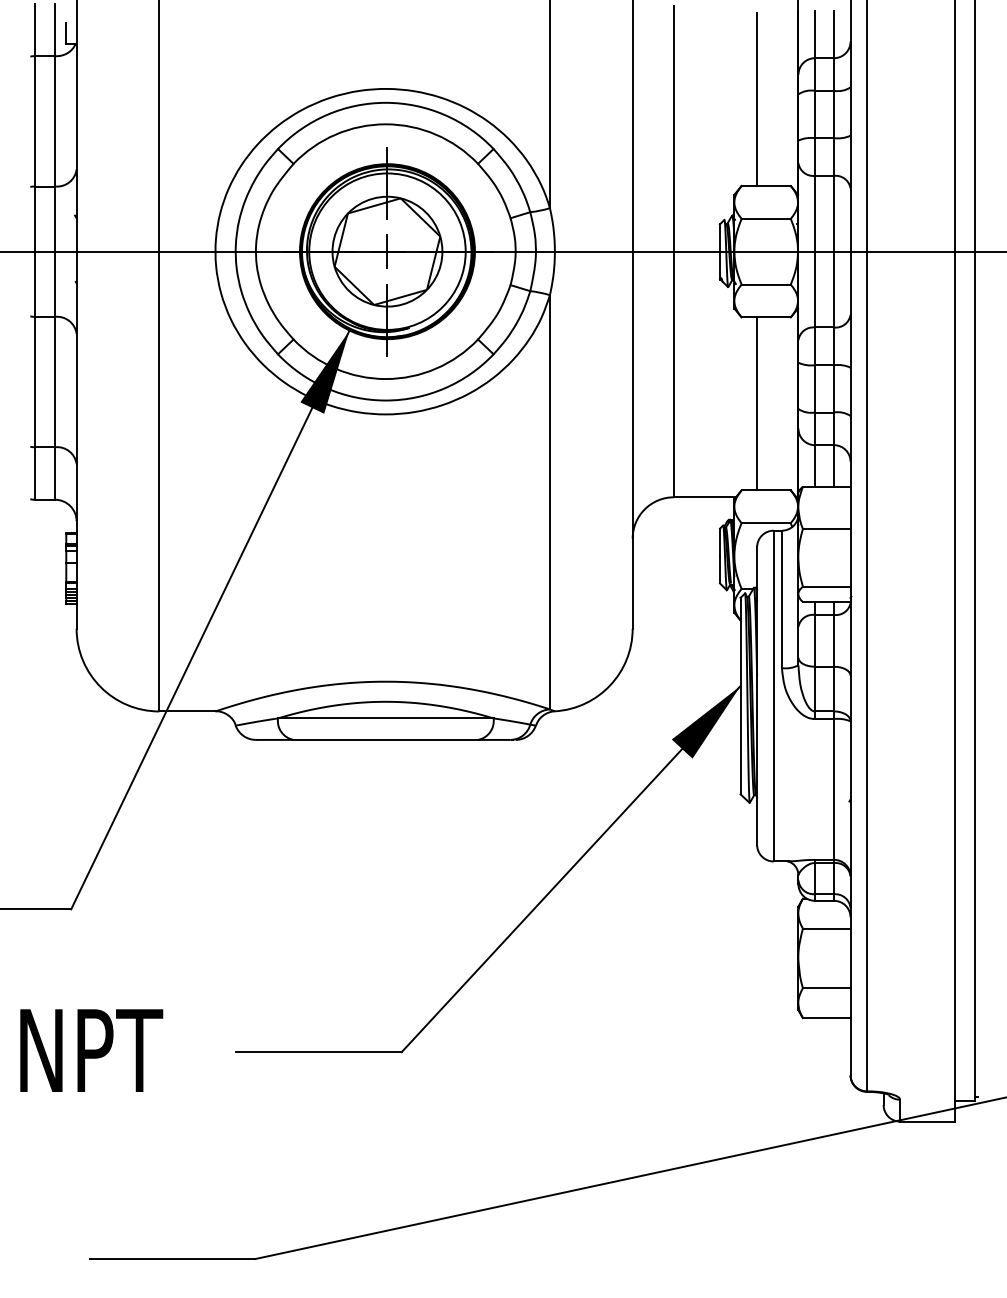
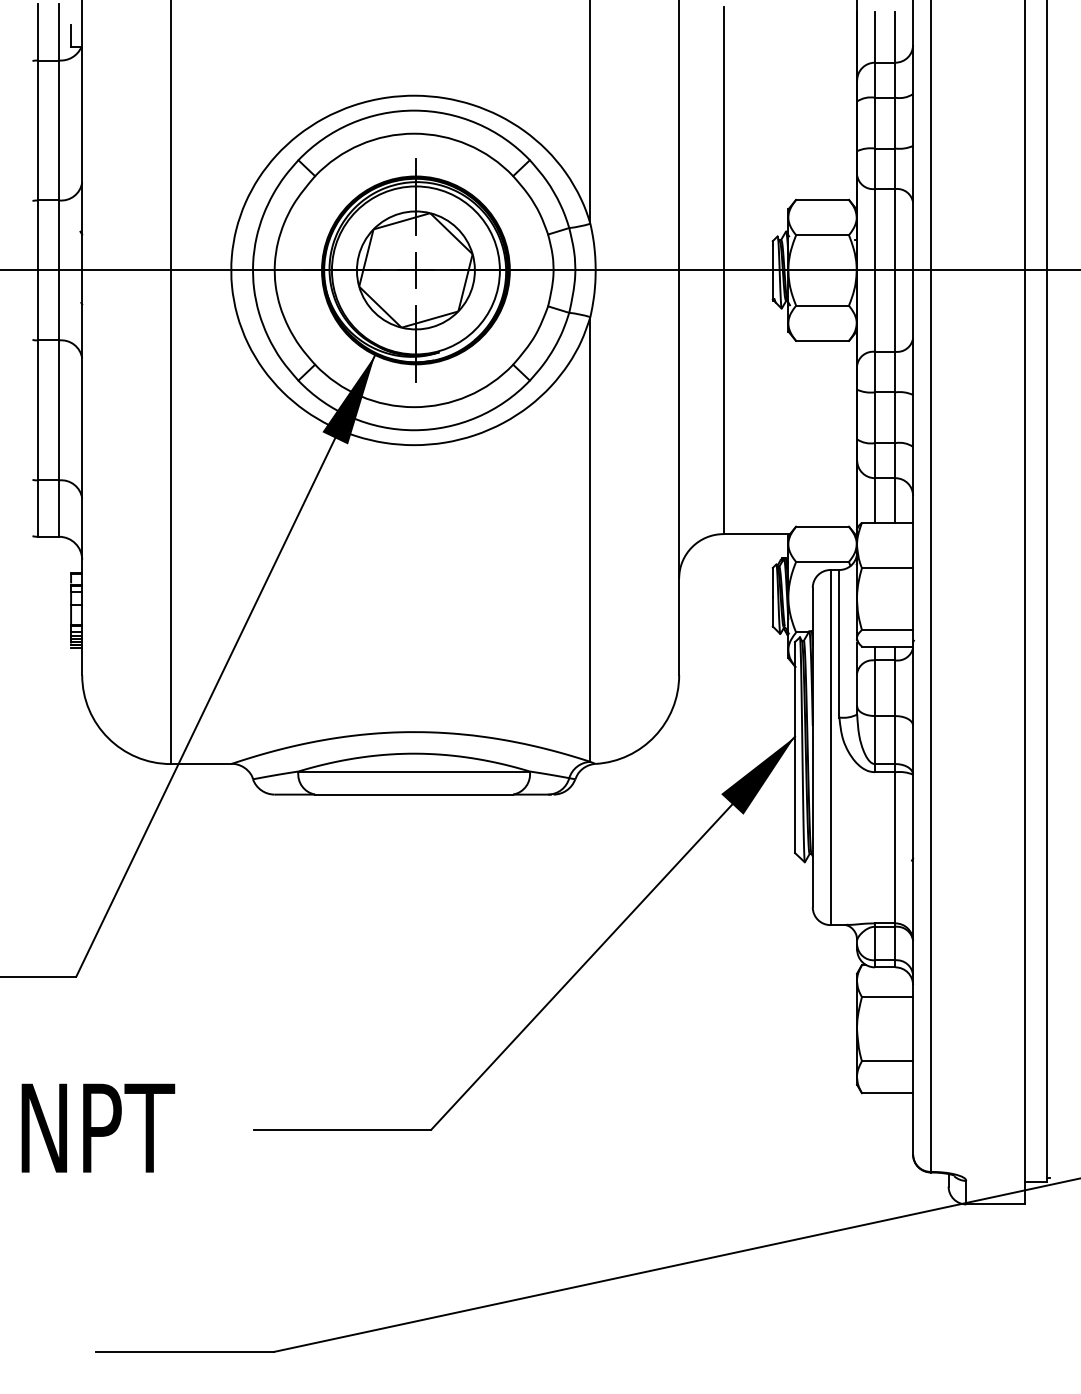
line: (756, 99) -> (812, 107), removed
line: (756, 403) -> (812, 433), removed

